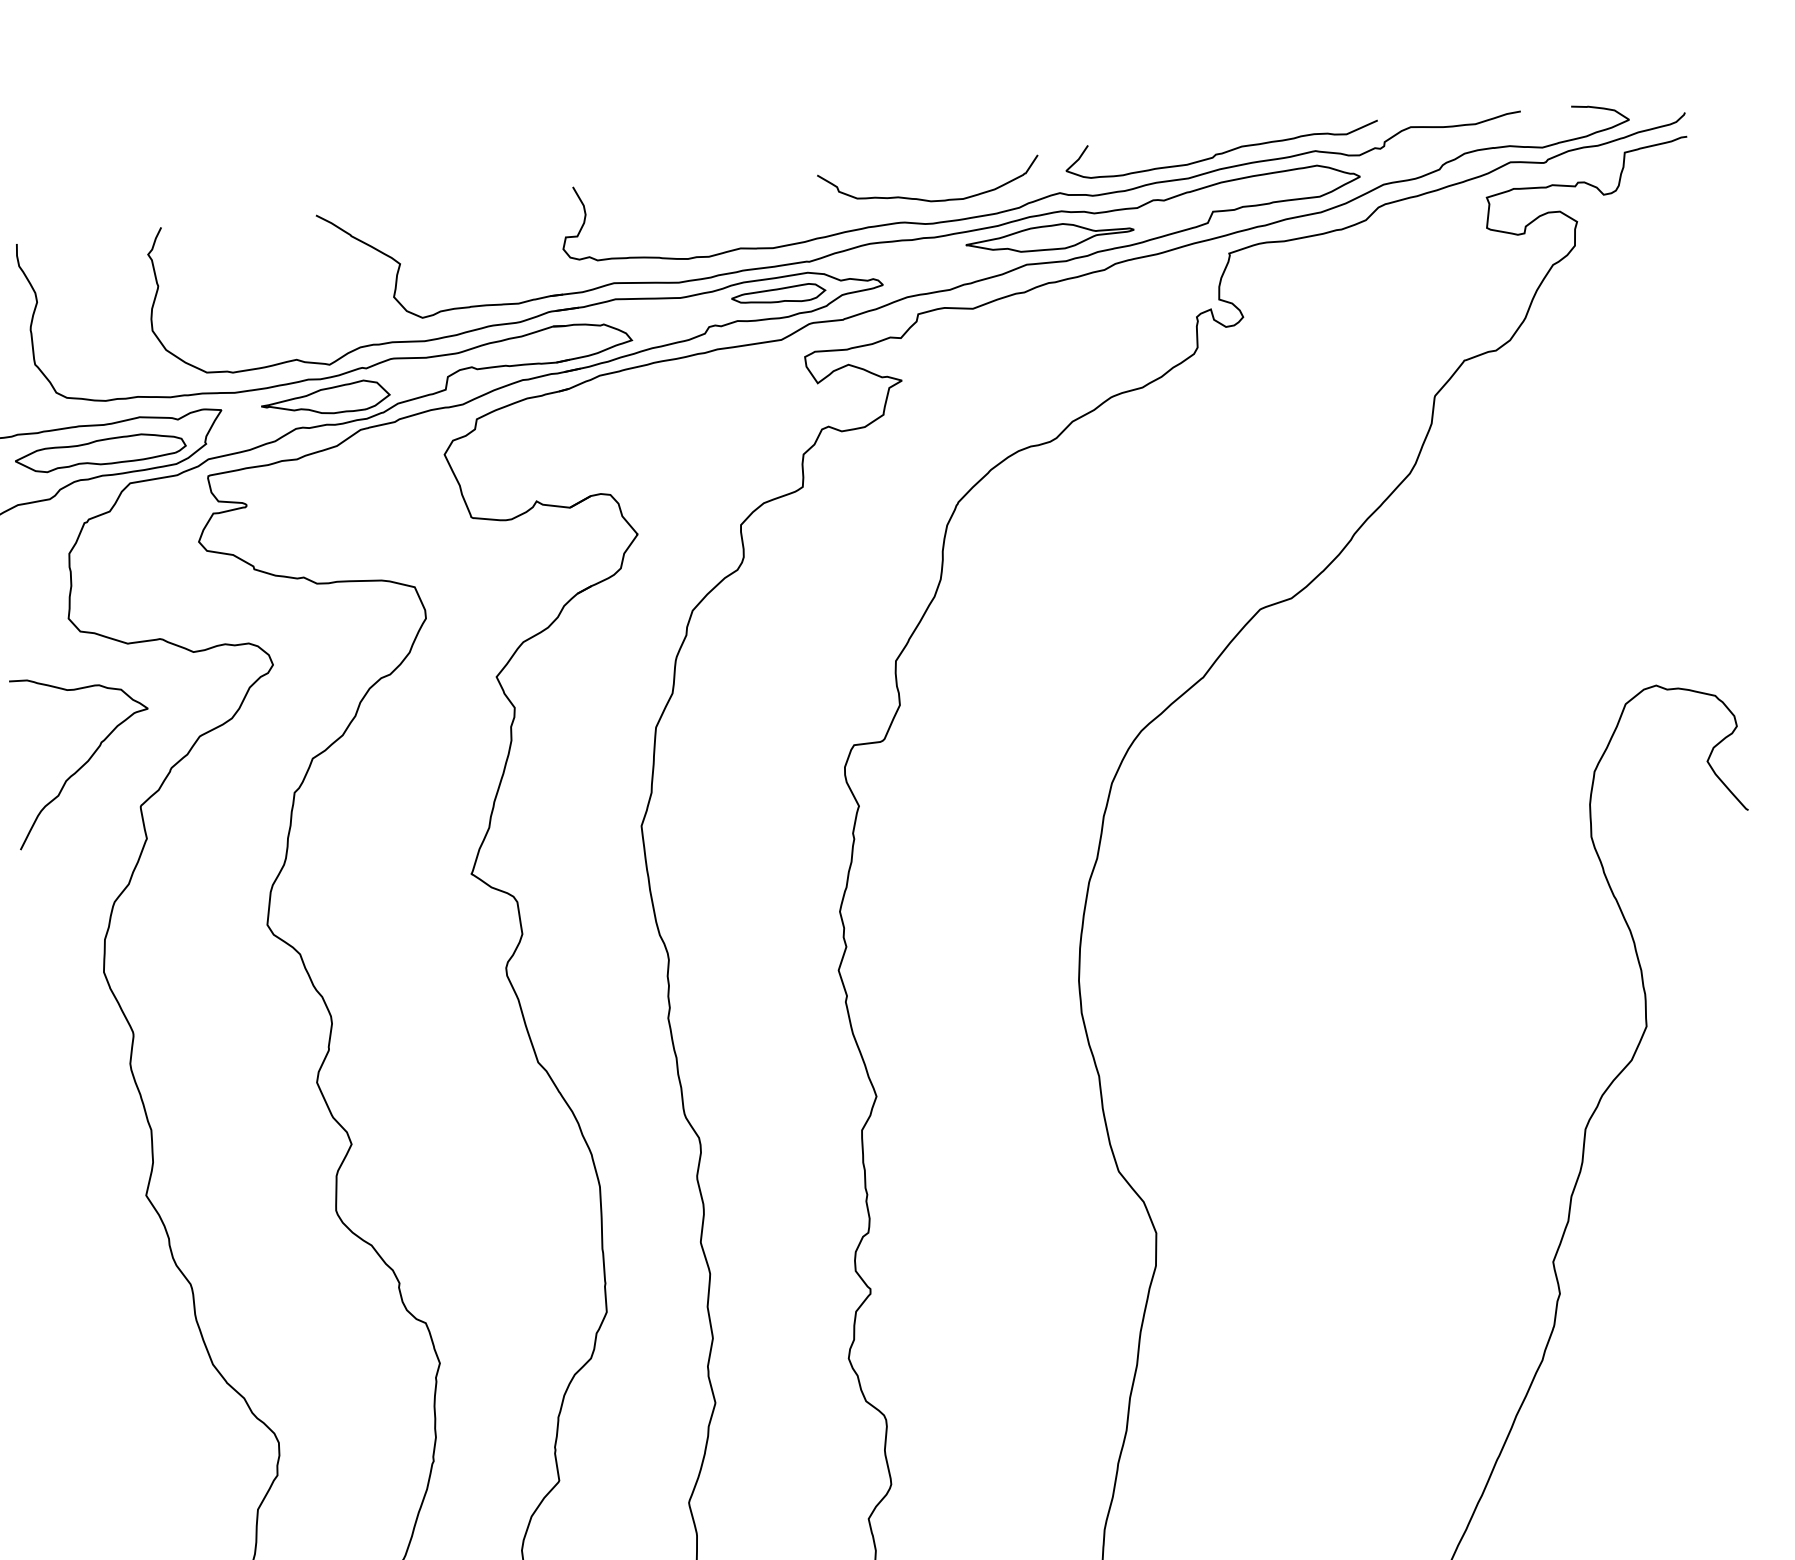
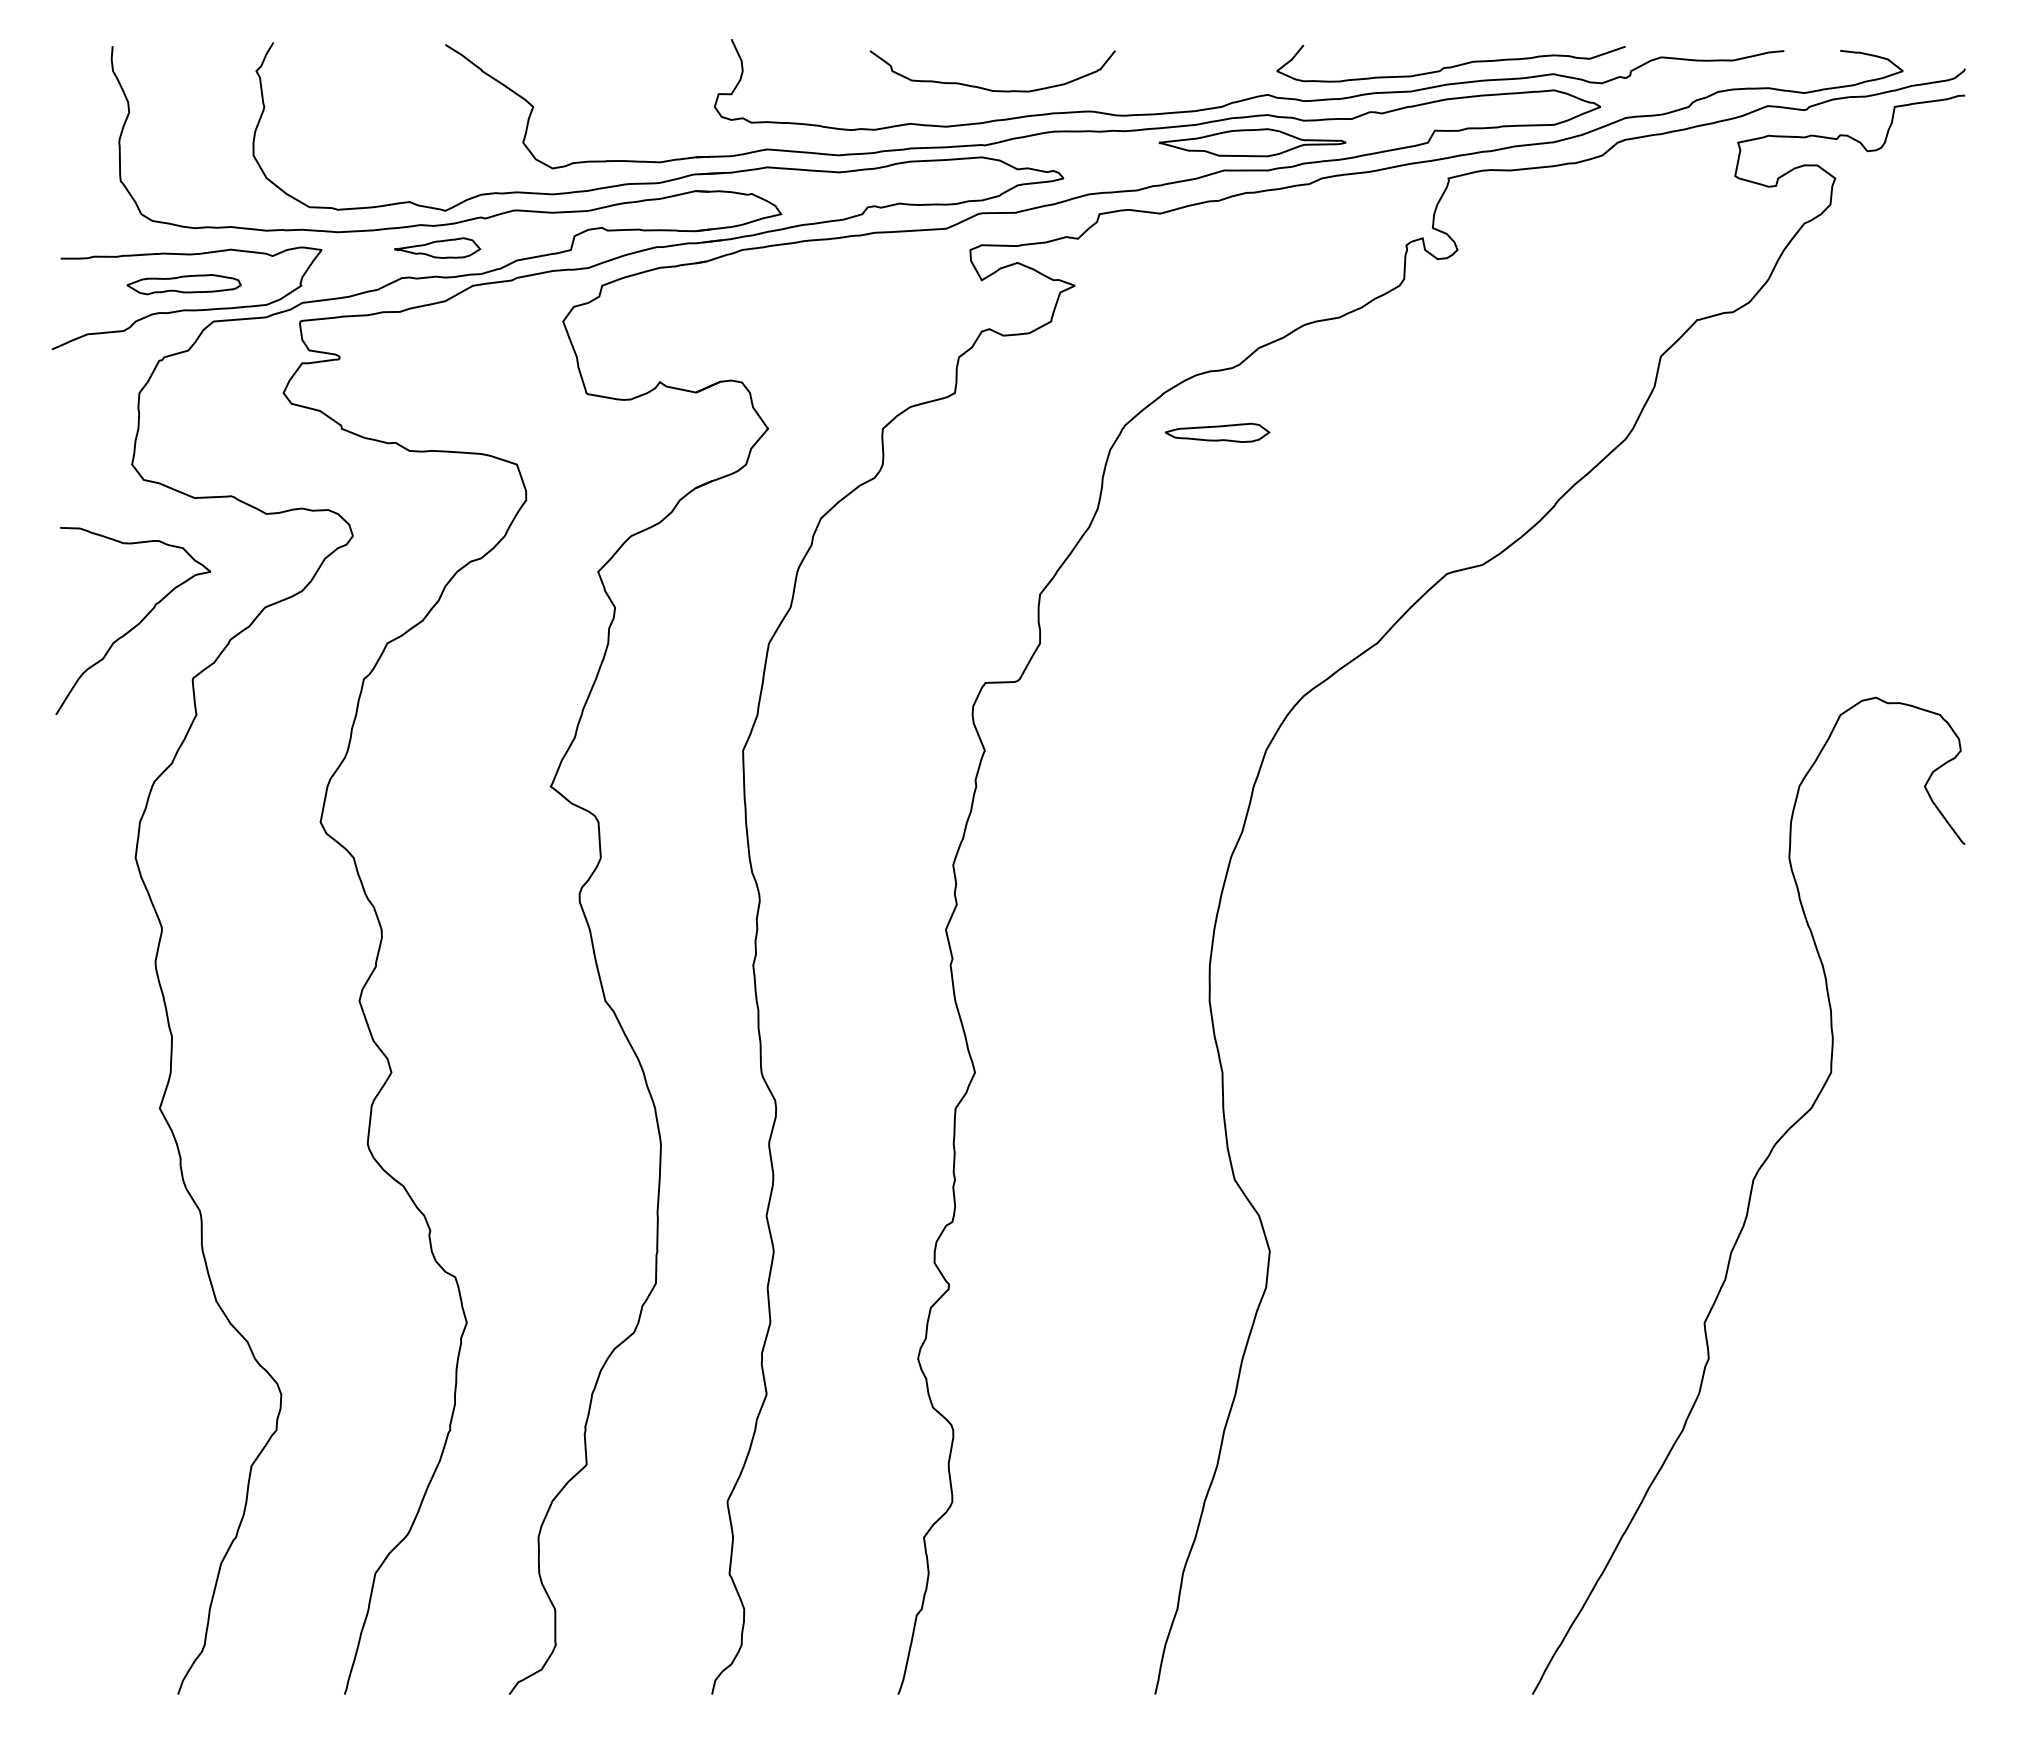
curve: (925, 199) -> (987, 88), moved
part: (778, 294) -> (1217, 432), moved
part: (325, 398) -> (437, 247), size x0.6
part: (100, 452) -> (183, 284), size x0.6

